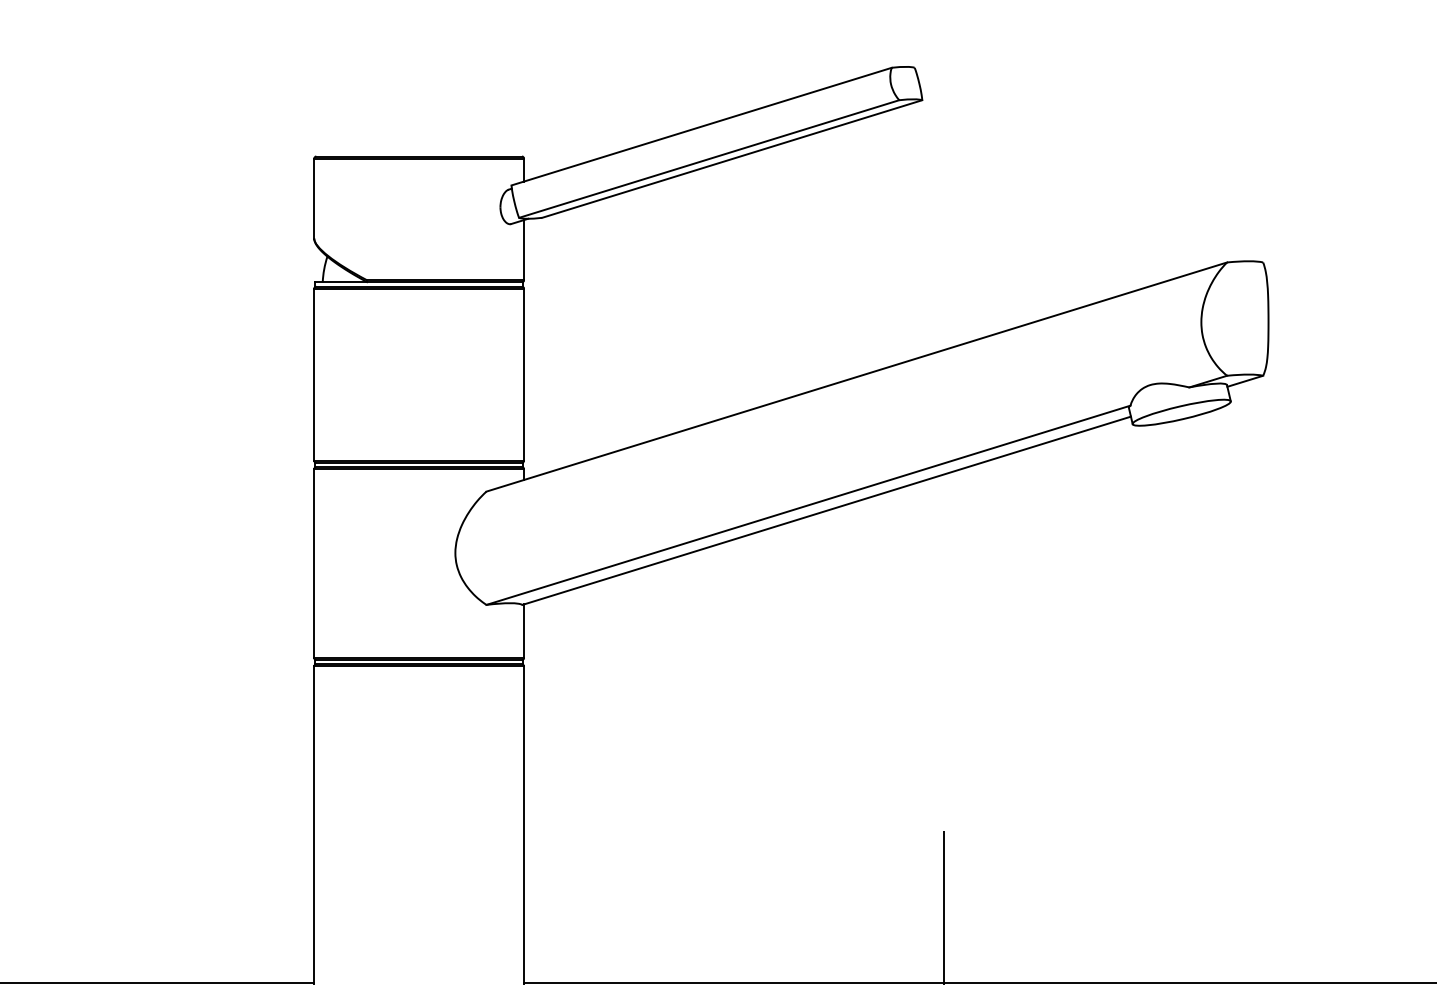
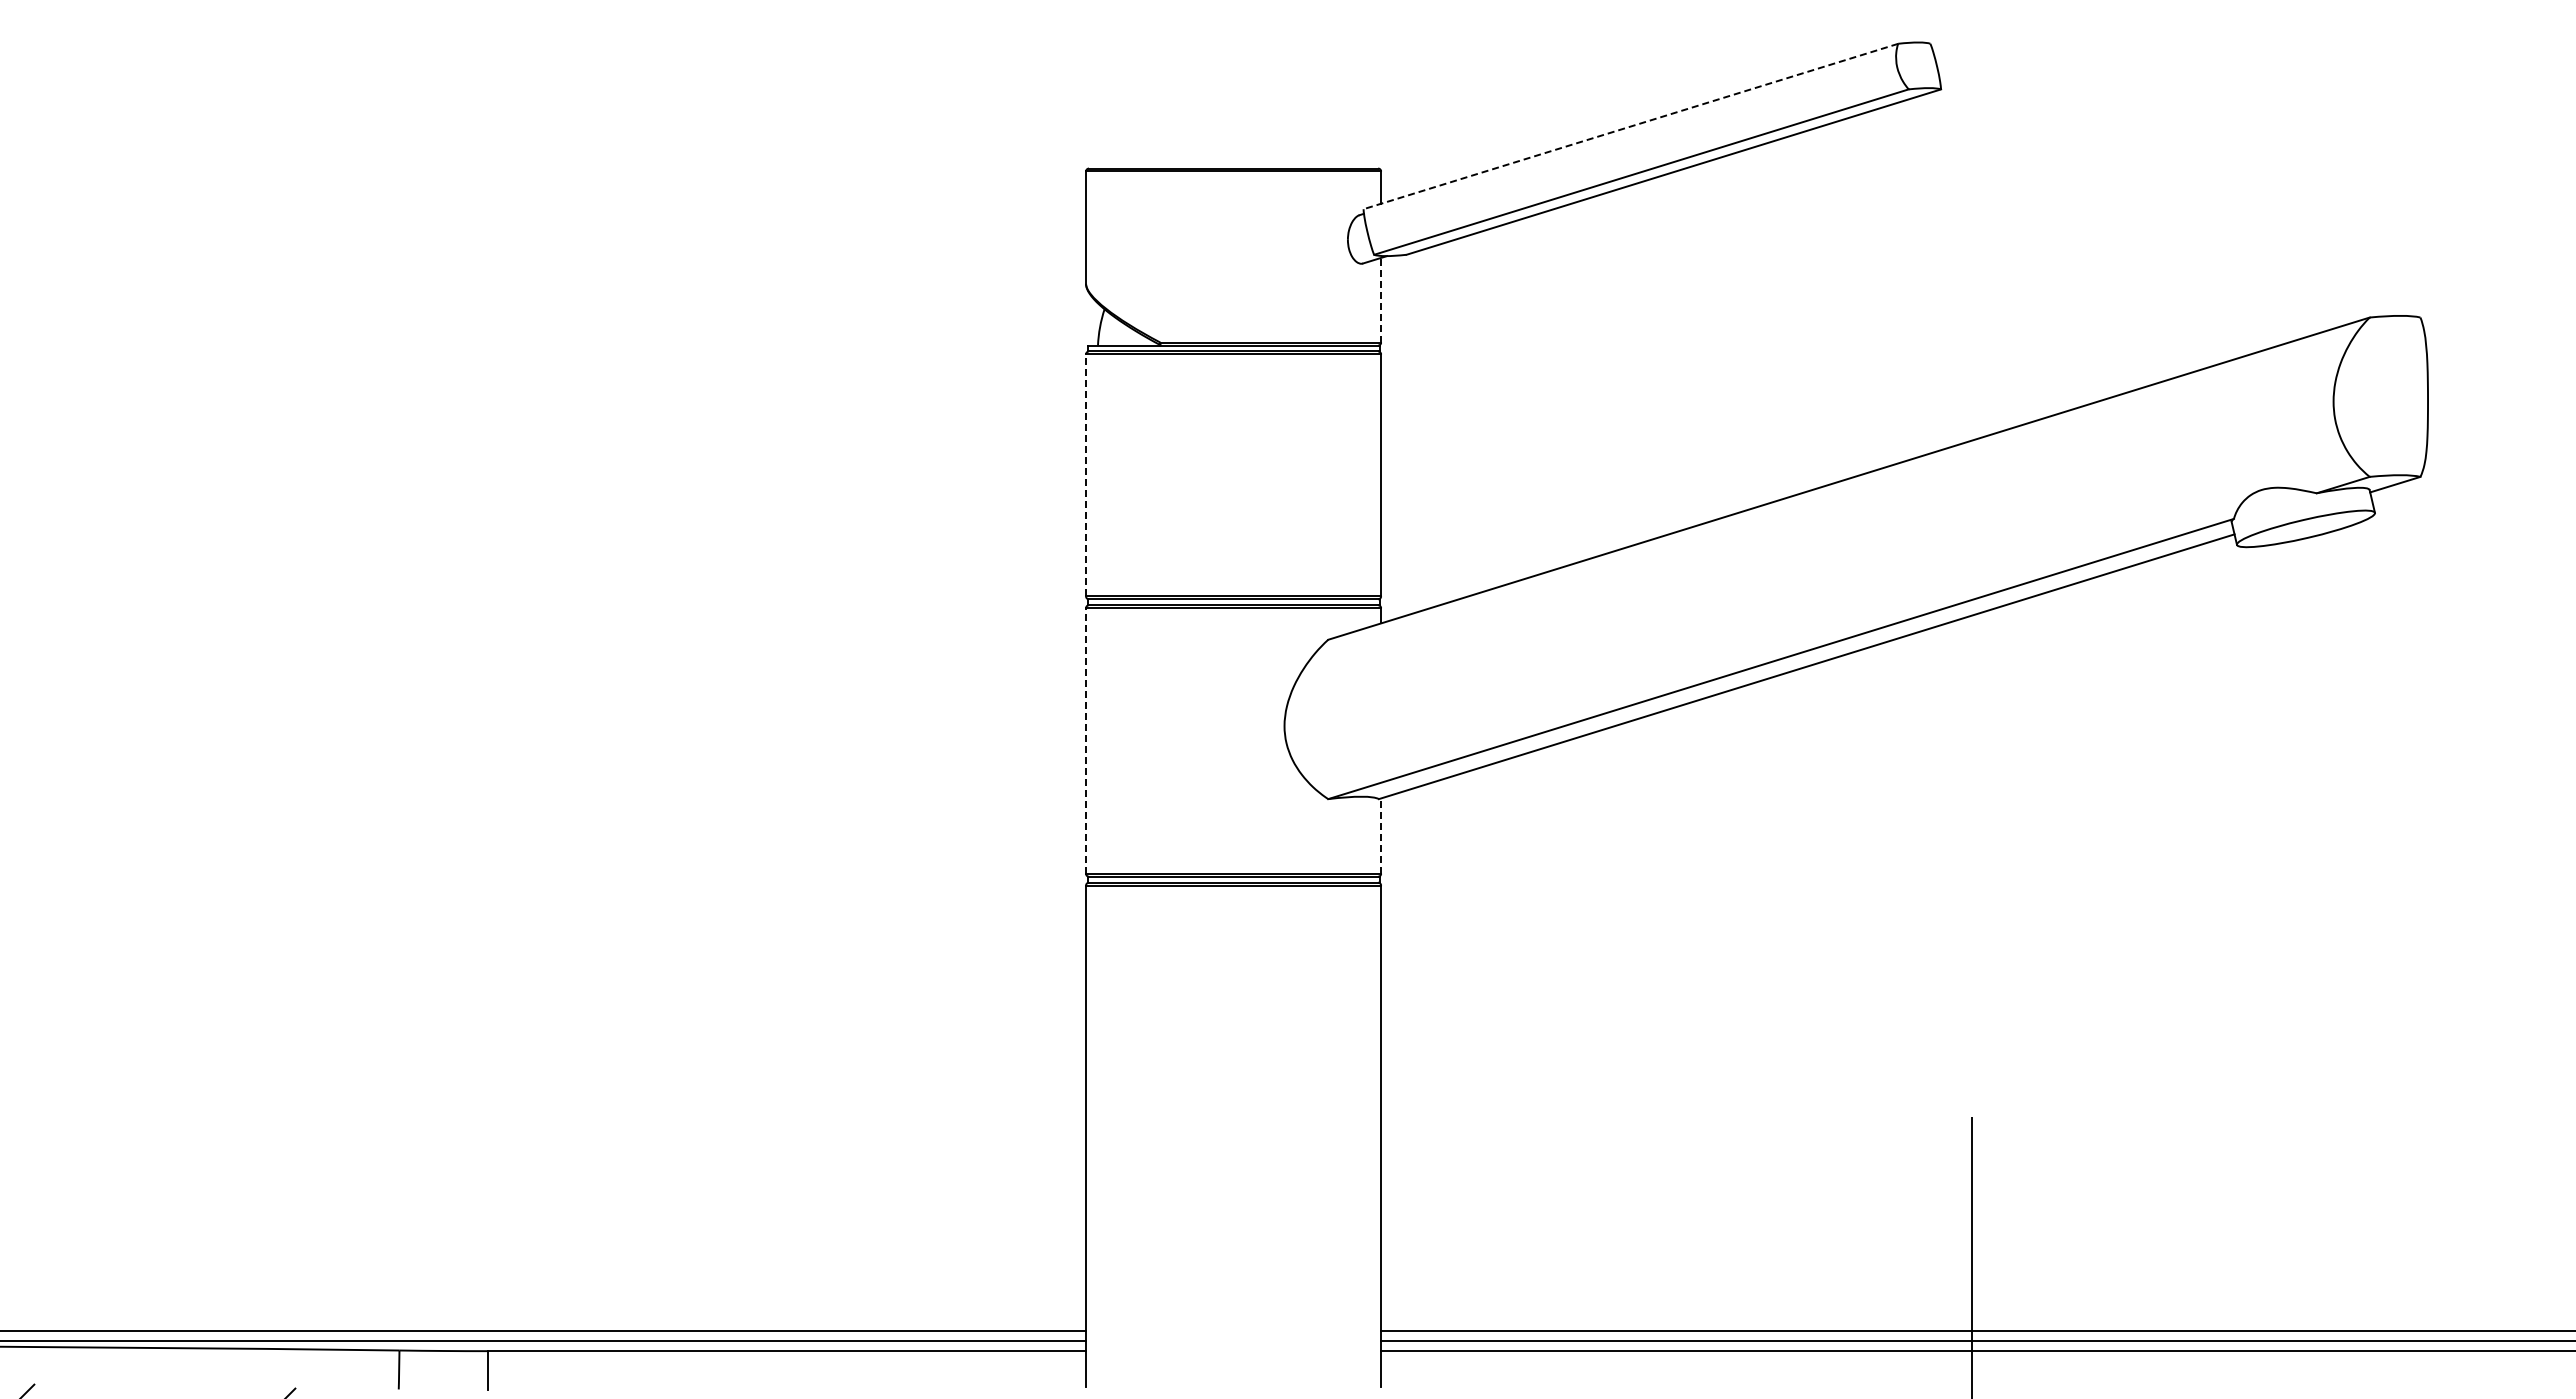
line: (701, 126) -> (1630, 126), solid -> dashed
line: (524, 249) -> (1381, 299), solid -> dashed
line: (314, 374) -> (1086, 475), solid -> dashed
line: (314, 563) -> (1086, 740), solid -> dashed
line: (524, 631) -> (1381, 836), solid -> dashed

